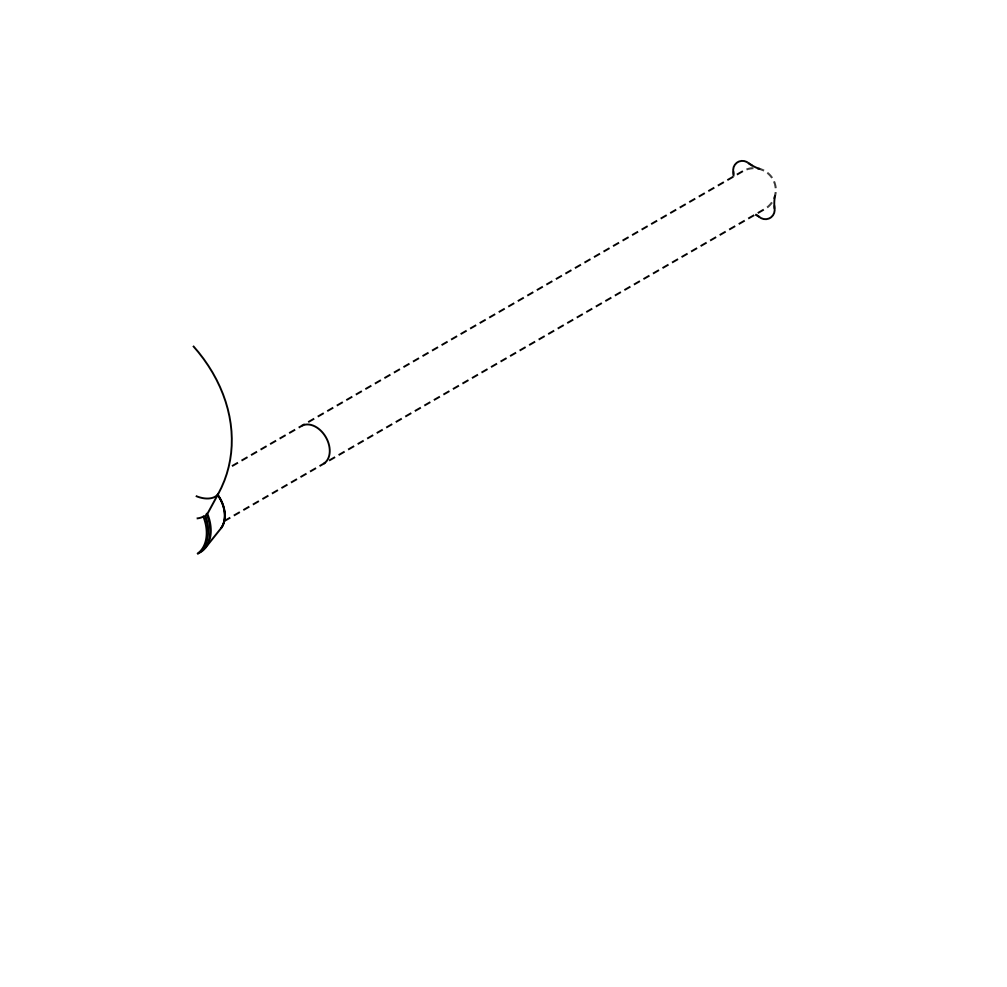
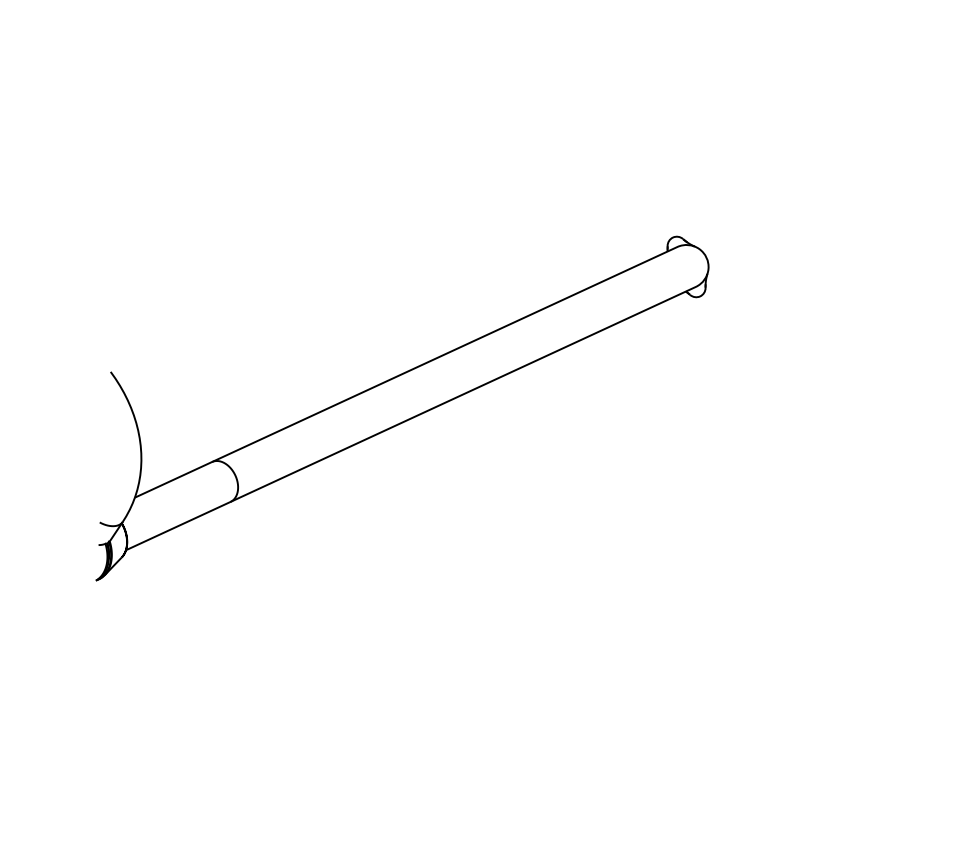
line: (775, 190) -> (708, 269), dashed -> solid

